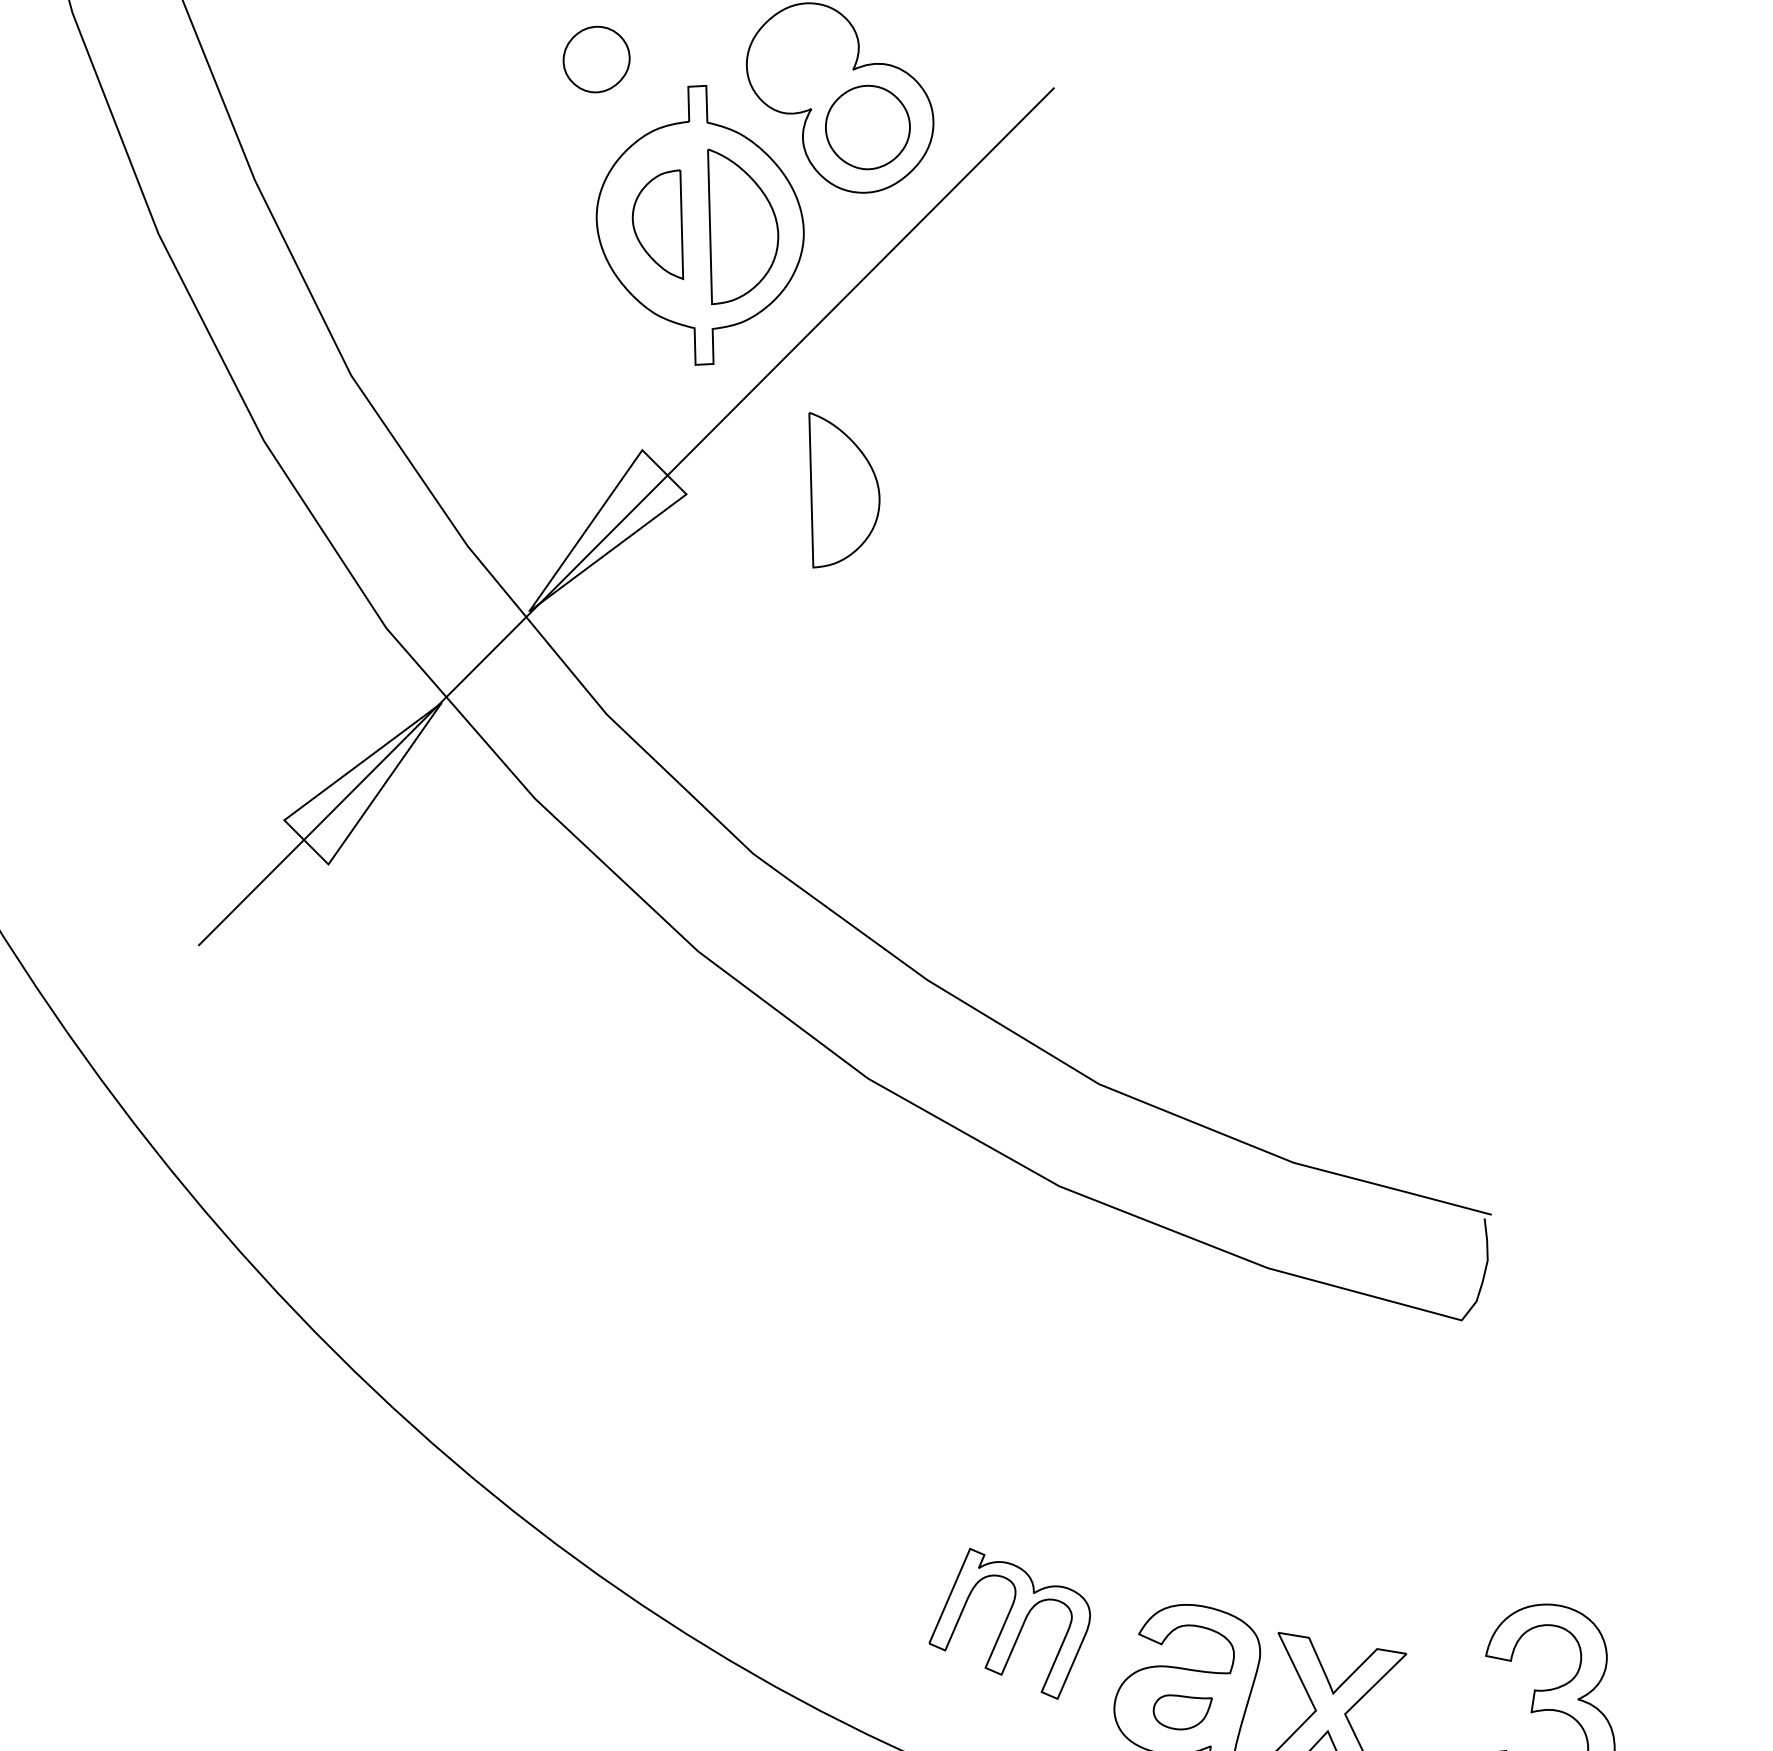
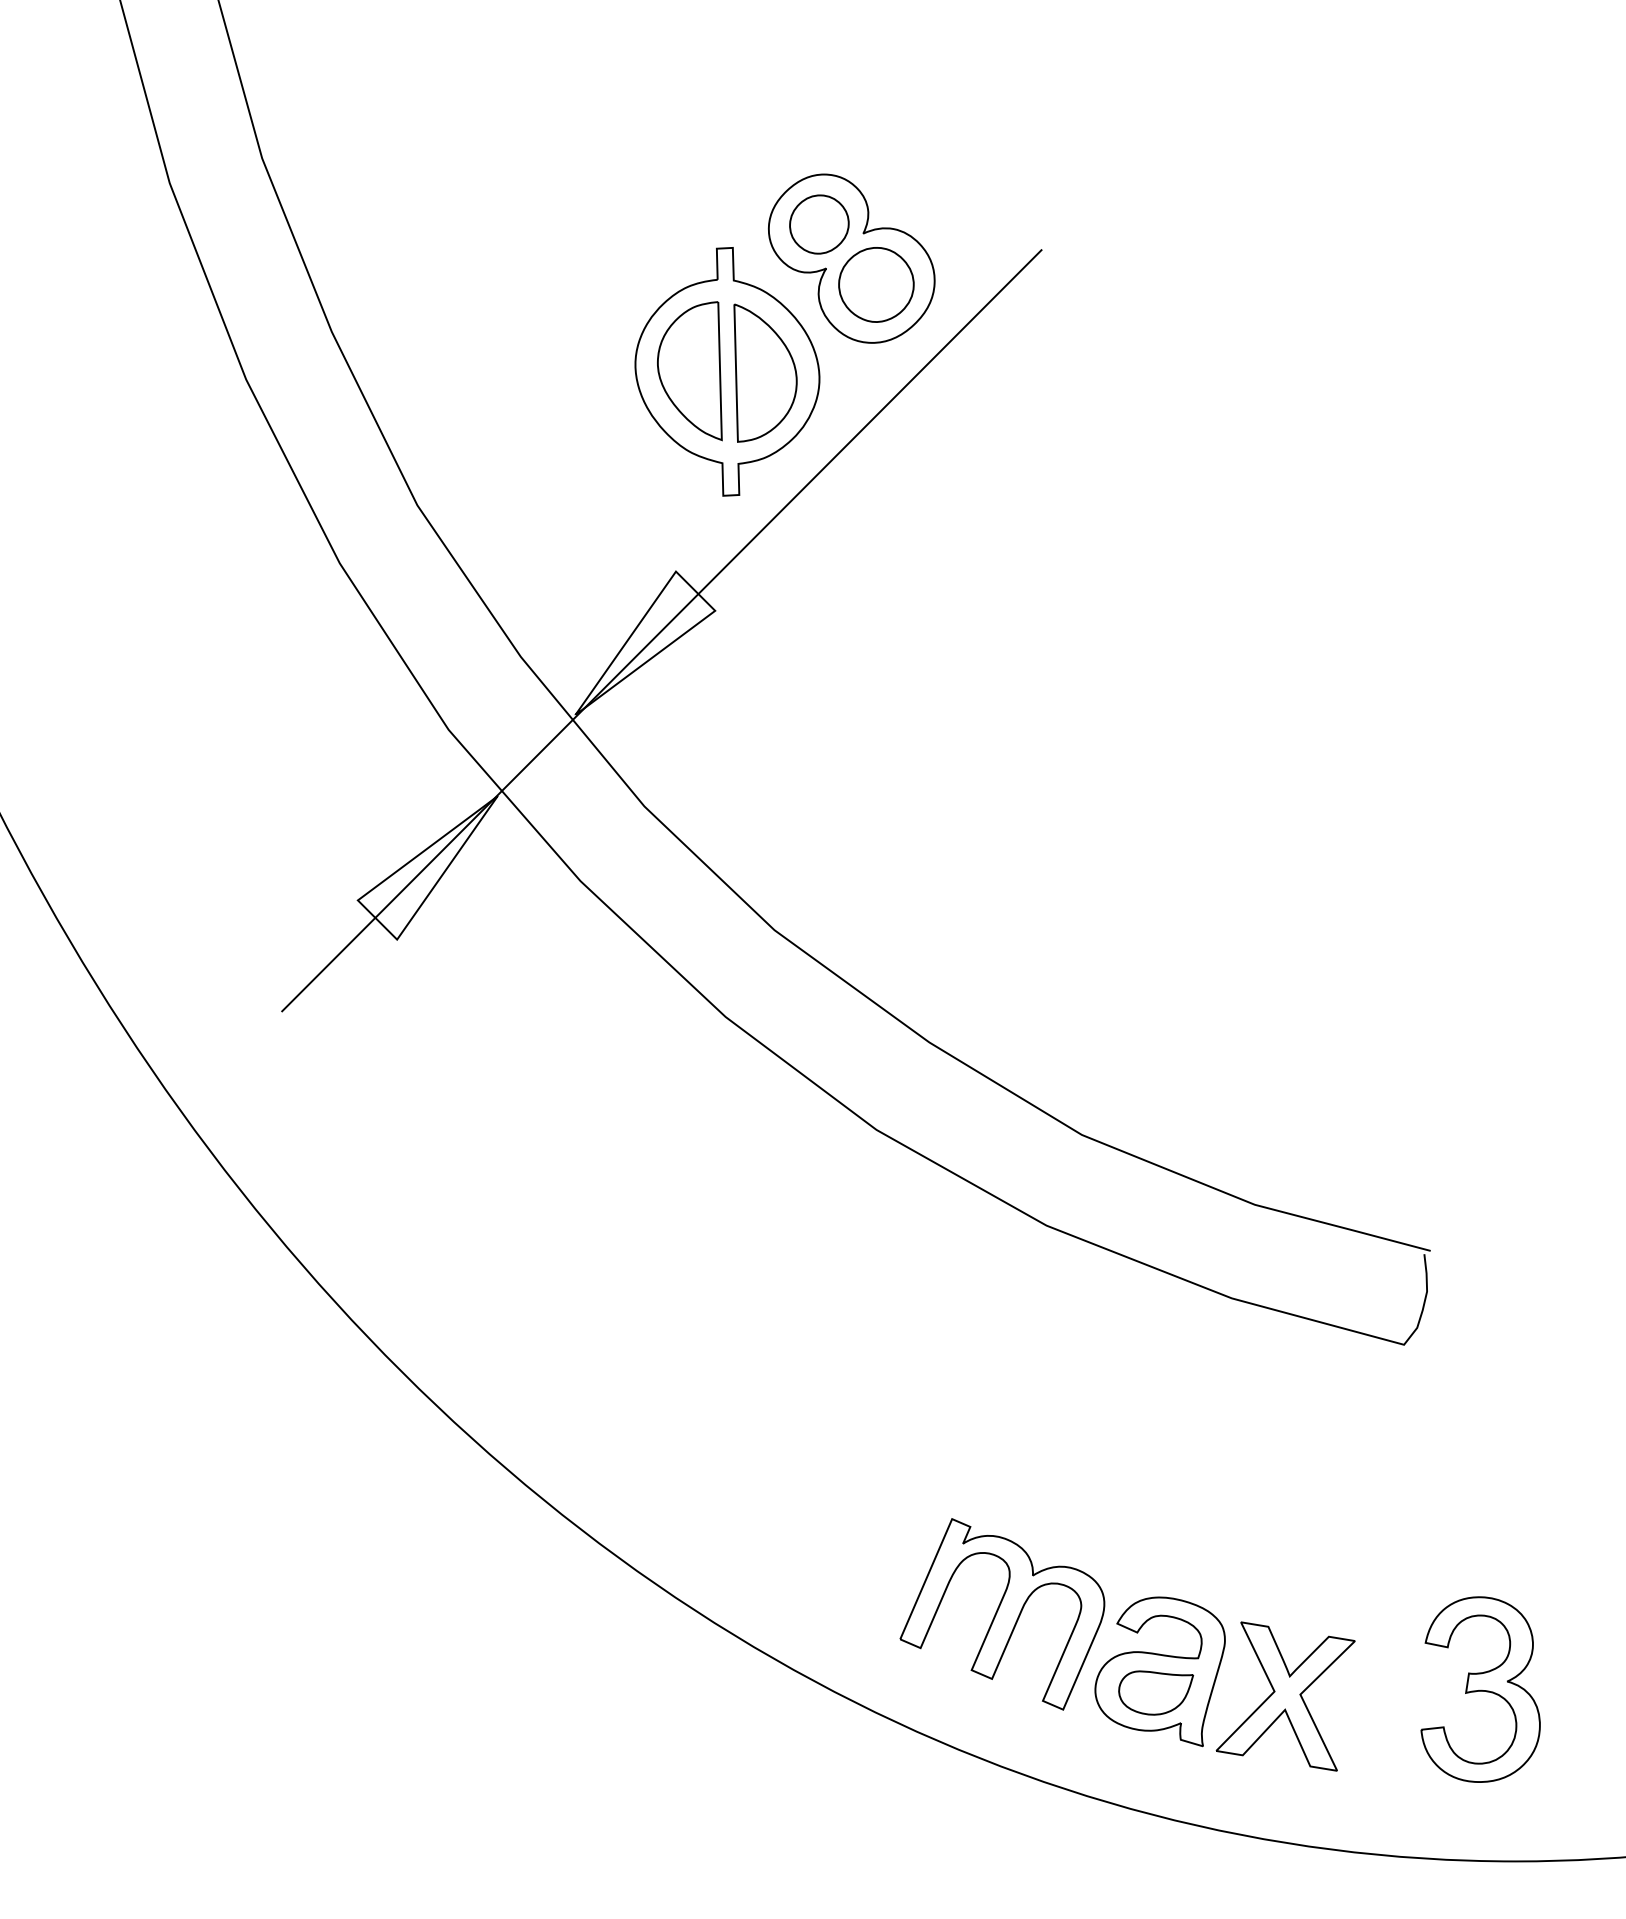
part: (596, 59) -> (819, 224), moved
part: (657, 224) -> (689, 371), size x1.43
part: (844, 489) -> (855, 606), removed
part: (1009, 1623) -> (1002, 1614), size x1.43
part: (1183, 1711) -> (1156, 1692), size x1.43

